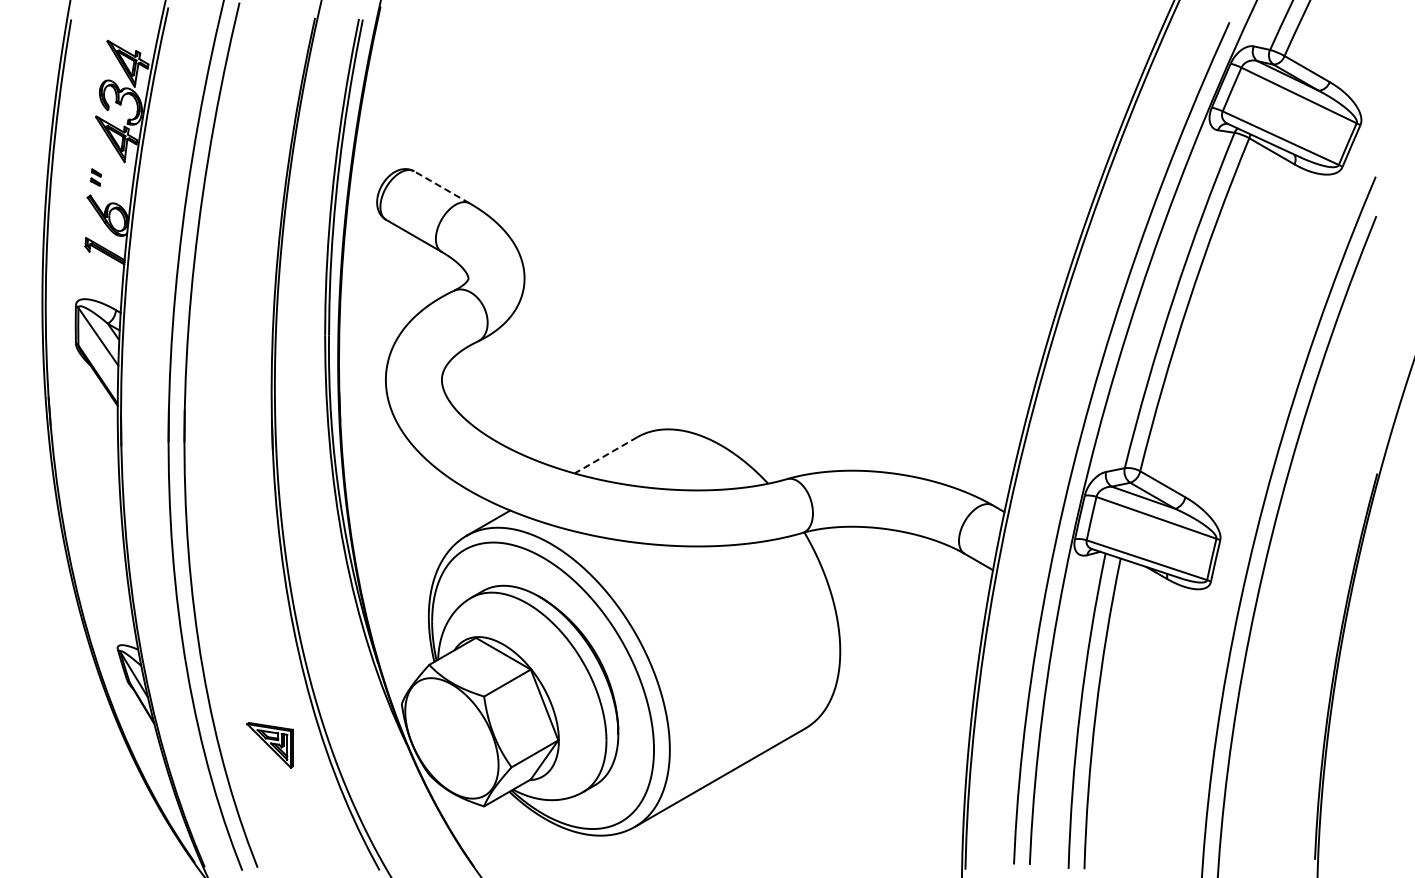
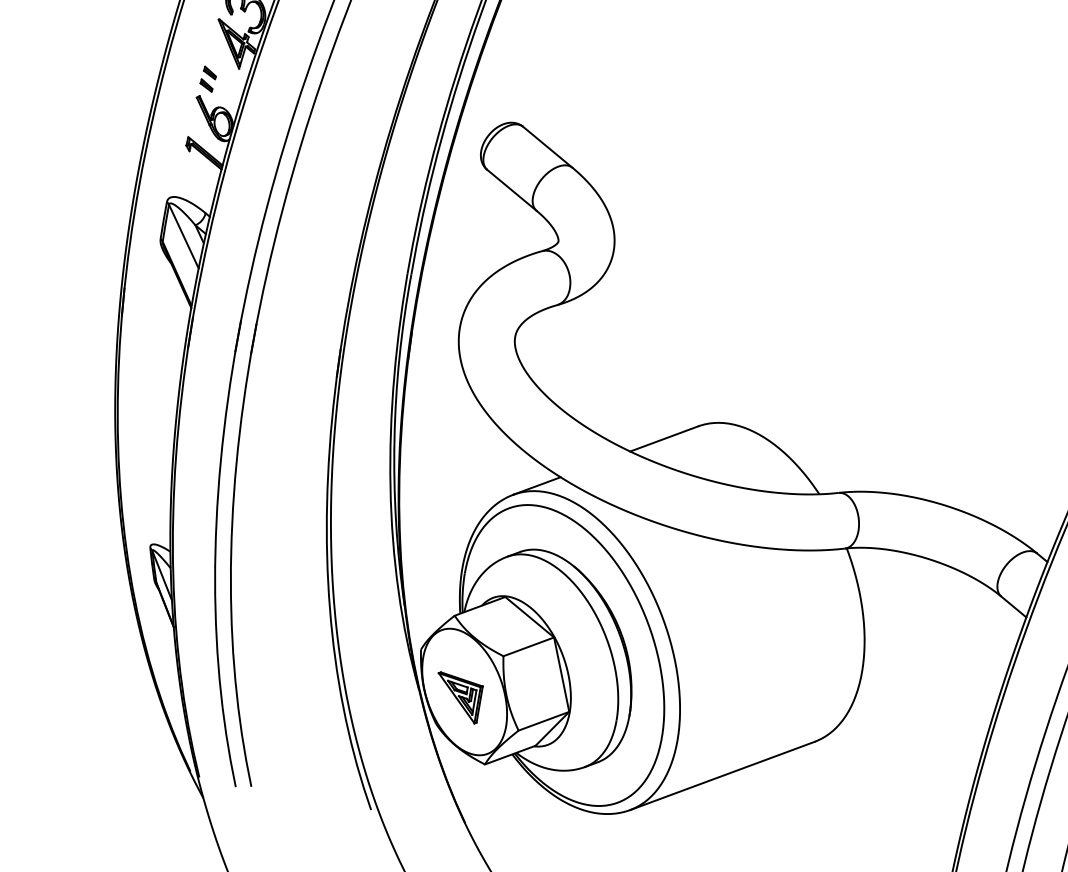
part: (95, 177) -> (207, 79), size x1.43
line: (441, 187) -> (547, 147), dashed -> solid
line: (605, 455) -> (663, 439), dashed -> solid
part: (269, 745) -> (457, 697), moved

